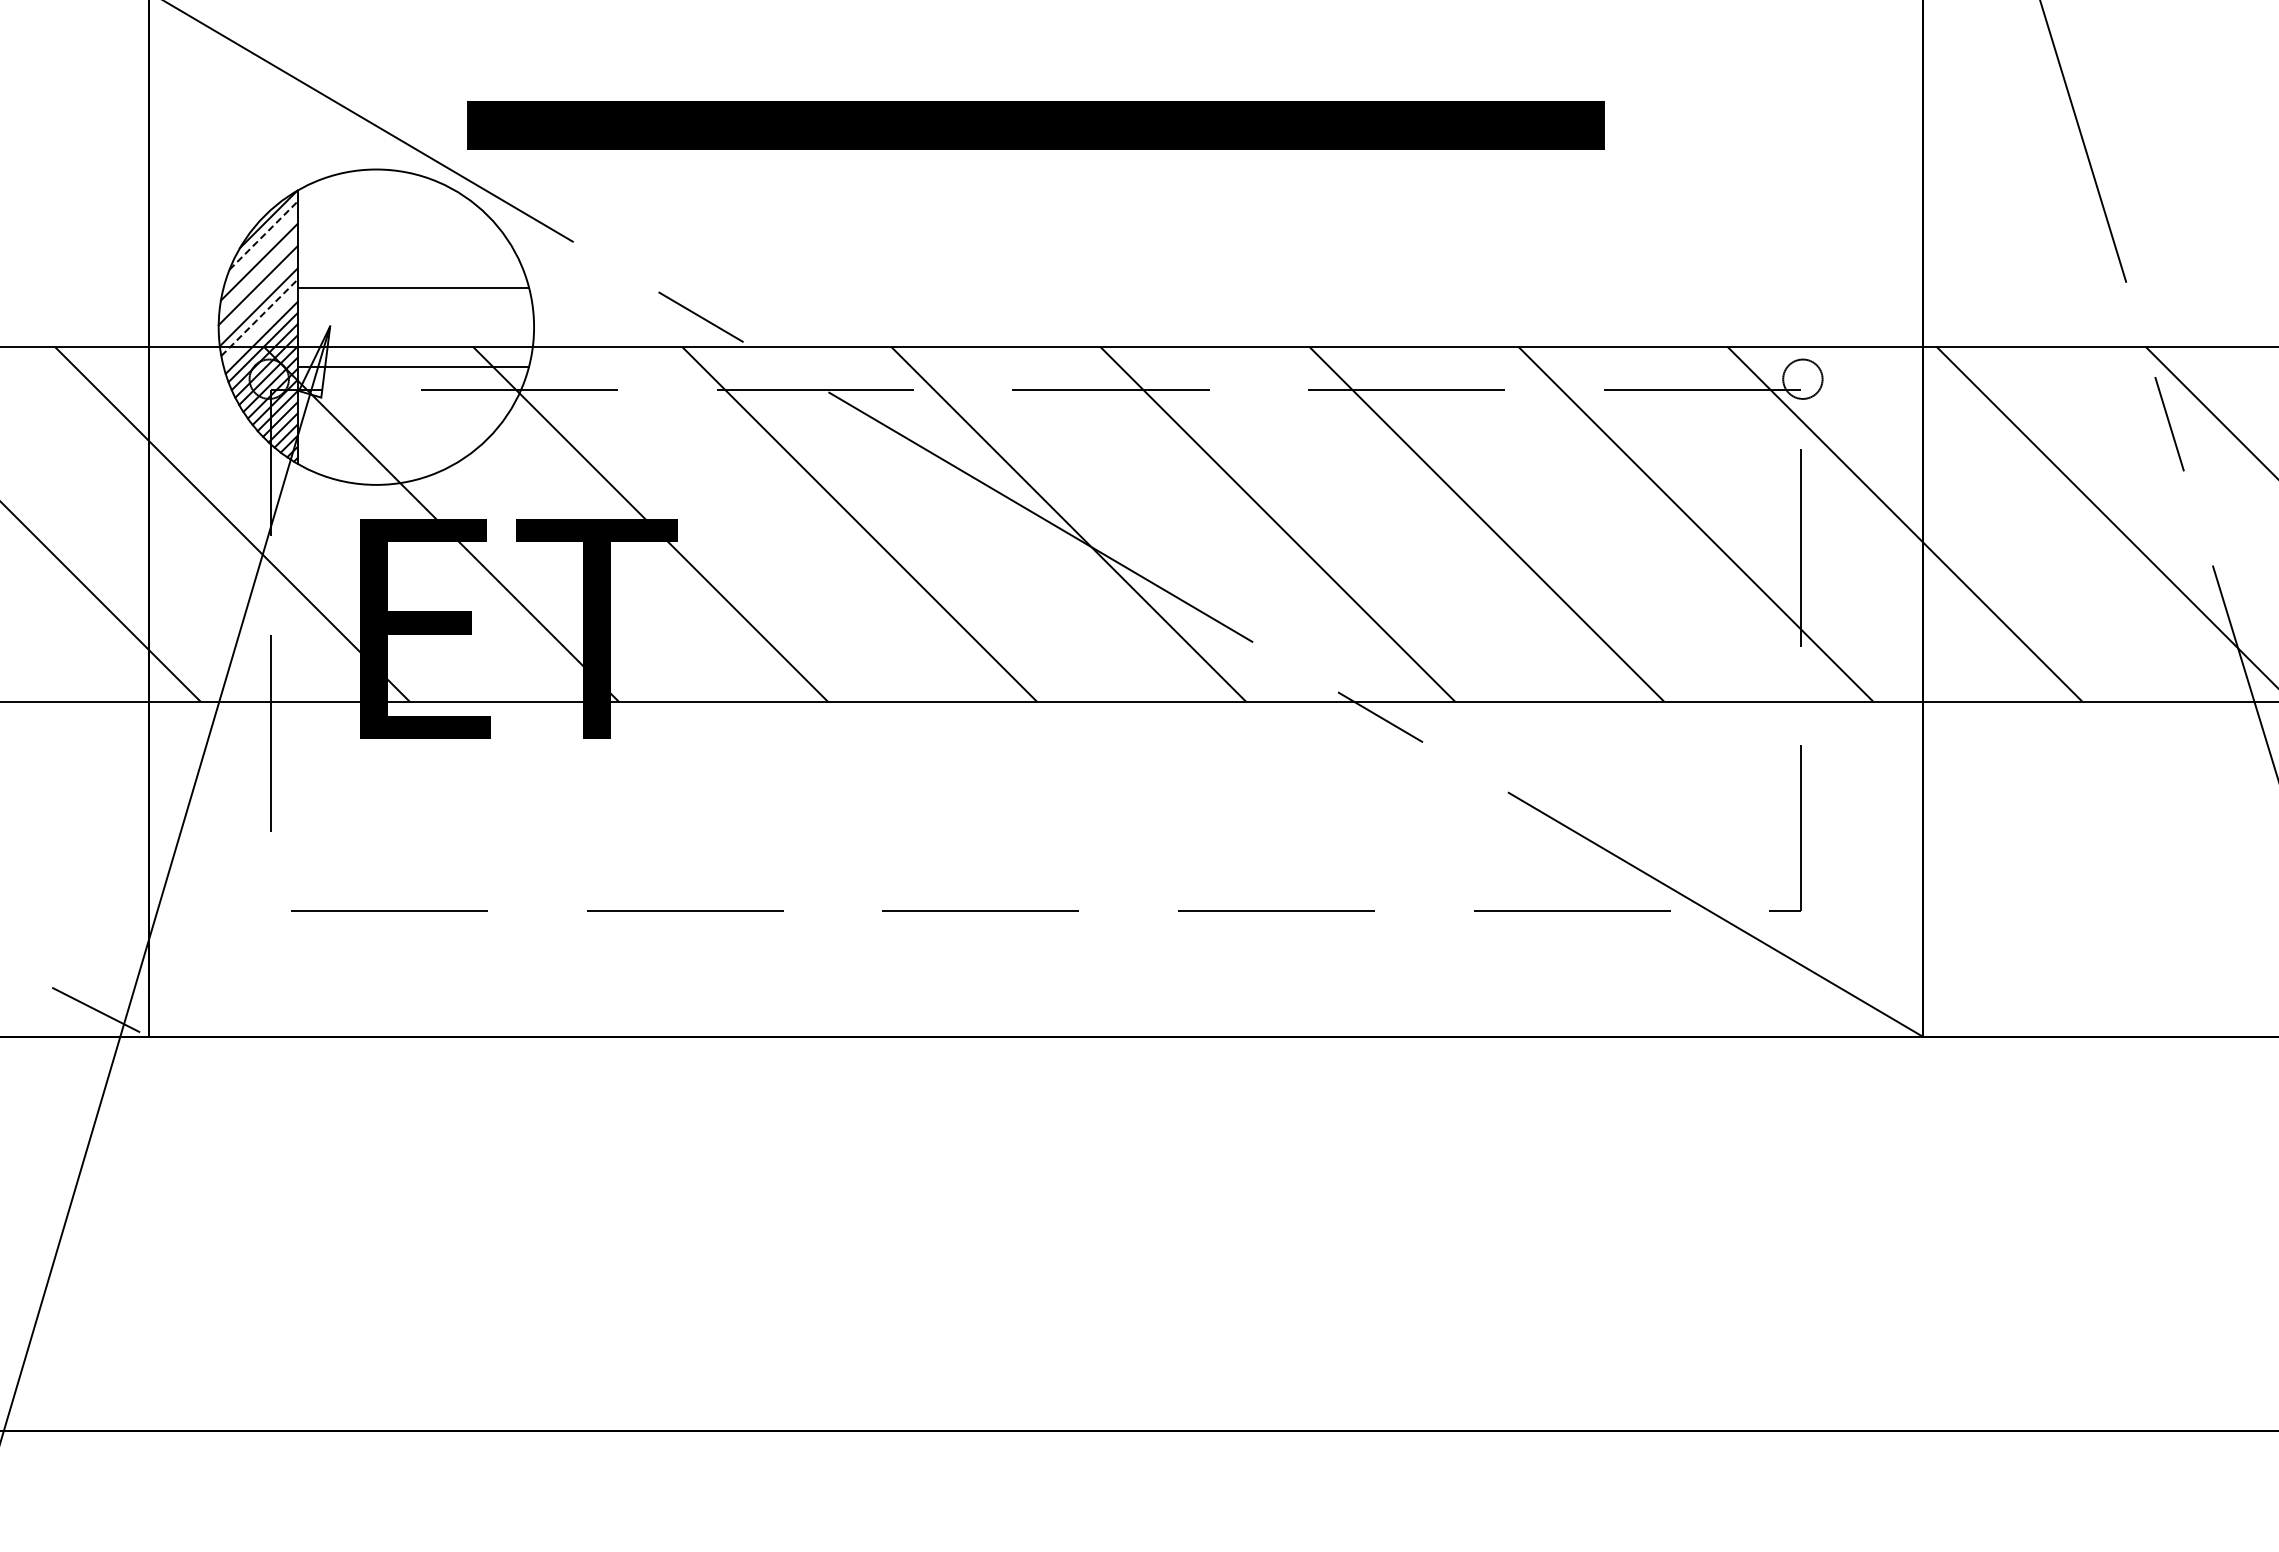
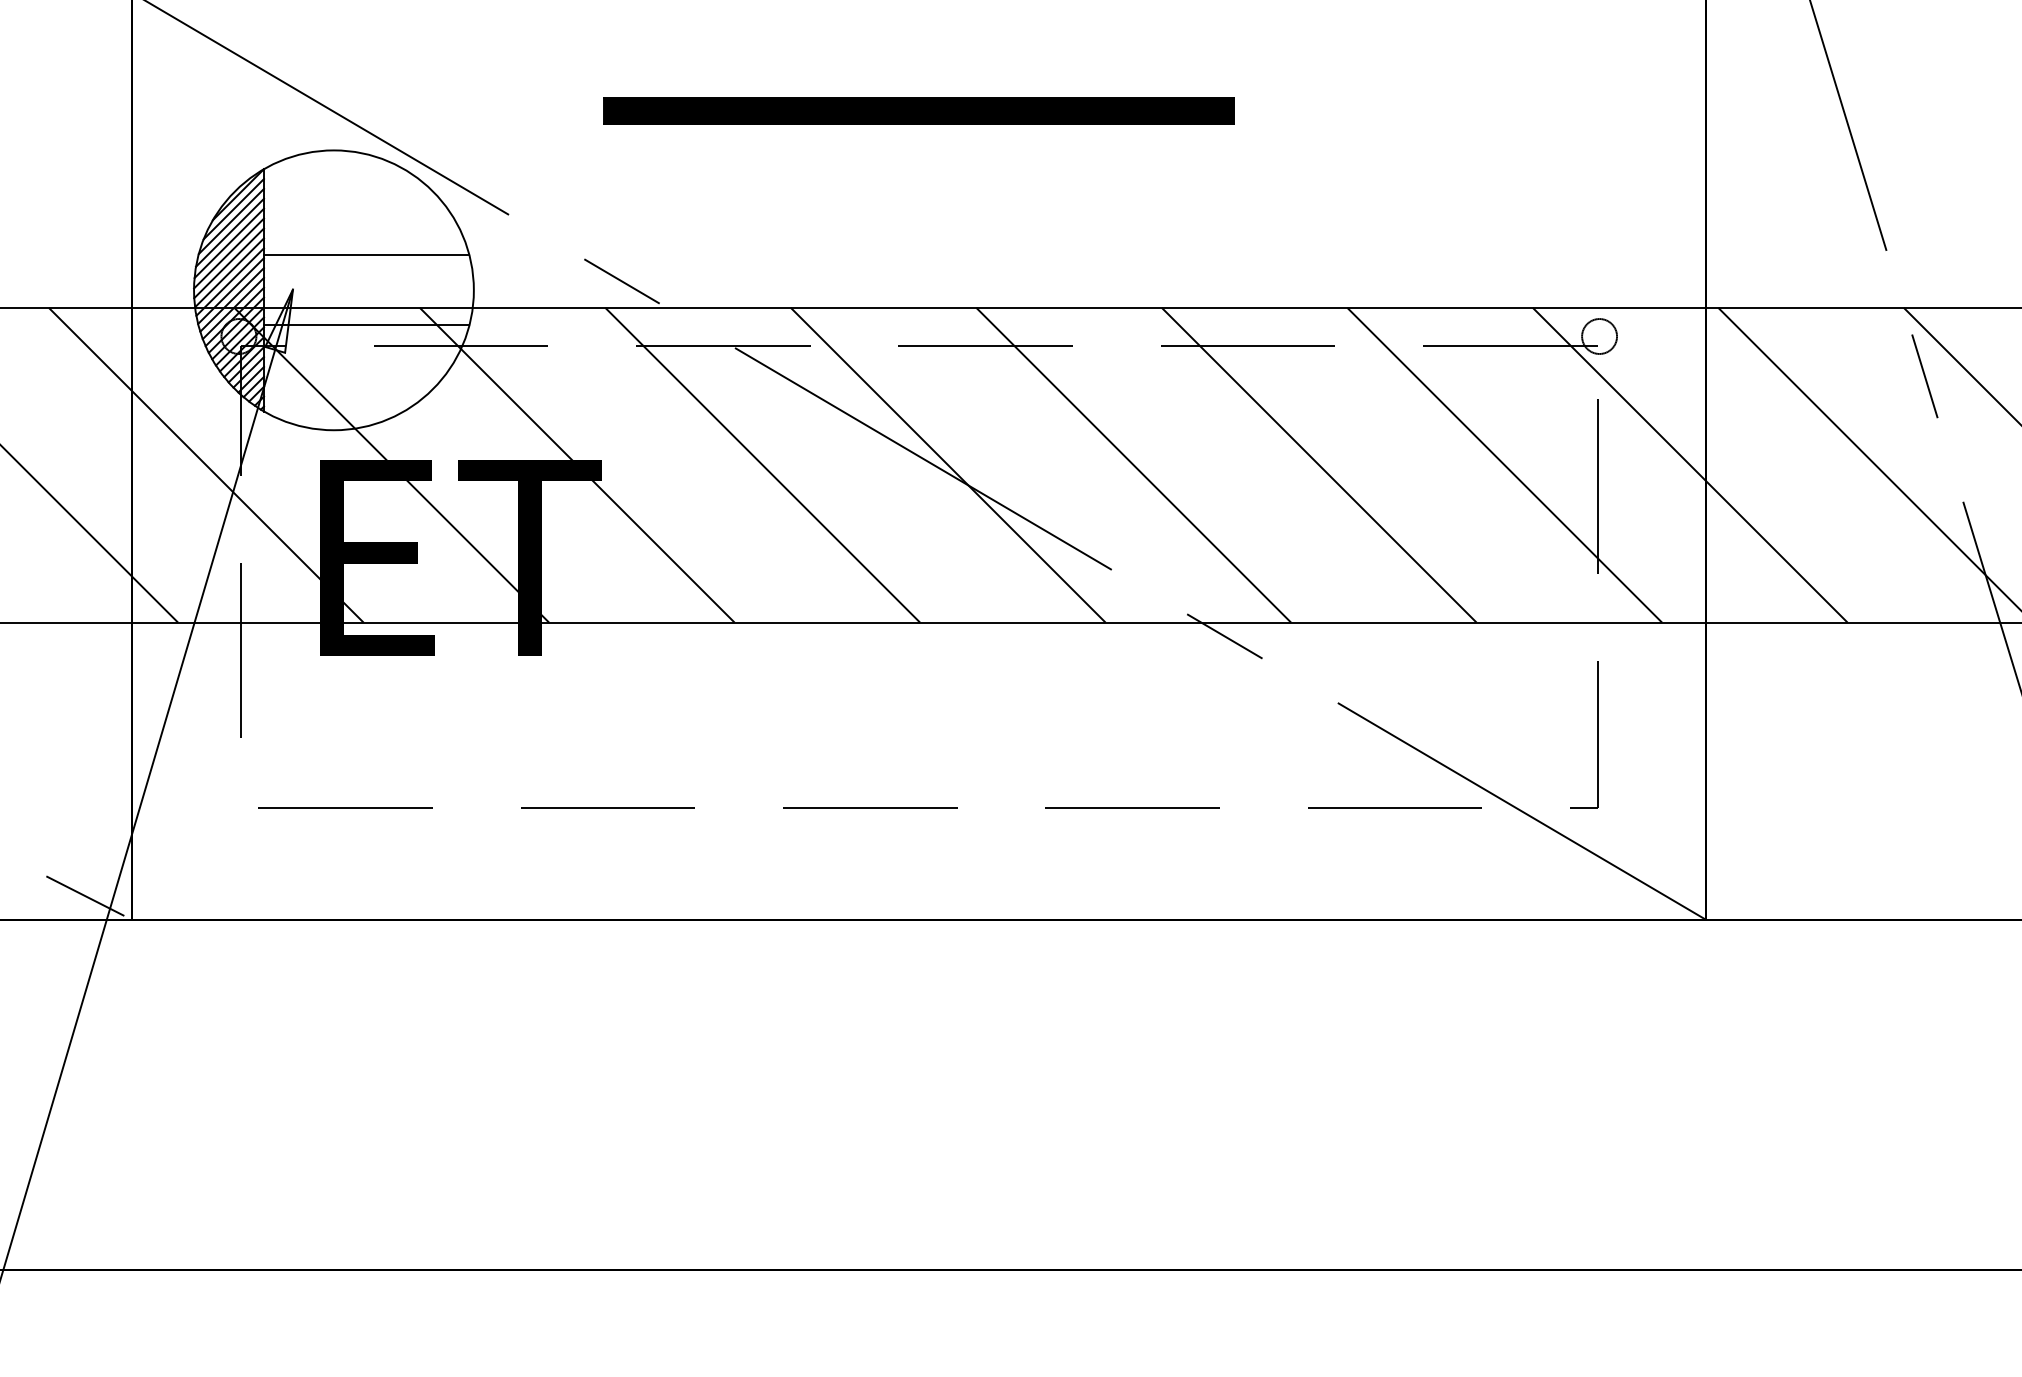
part: (1035, 124) -> (918, 110), size x0.62
line: (263, 235) -> (233, 208), dashed -> solid
line: (260, 249) -> (231, 221), added
line: (258, 274) -> (229, 243), added
line: (257, 296) -> (228, 263), added
line: (259, 317) -> (230, 281), dashed -> solid
line: (260, 327) -> (231, 290), added

